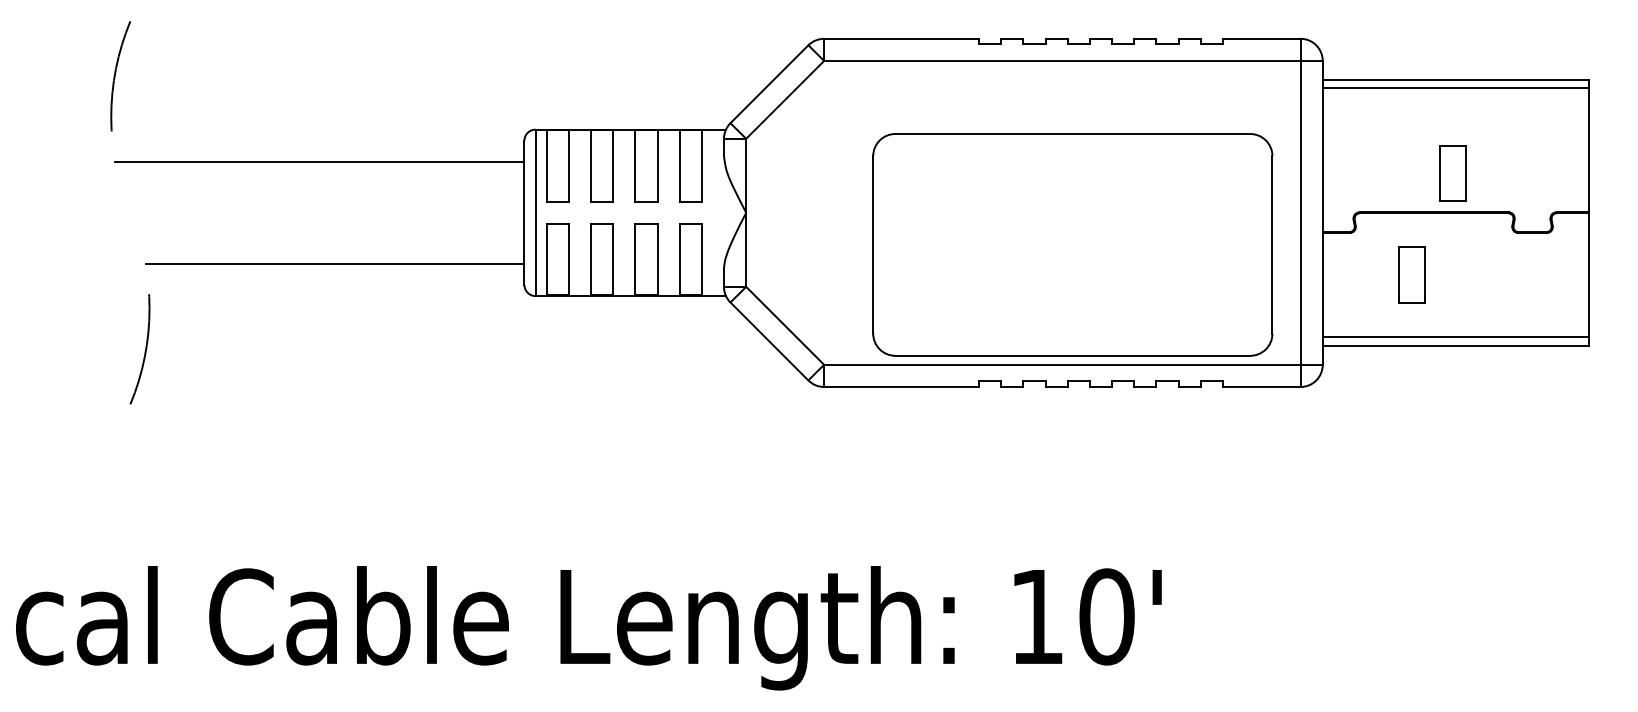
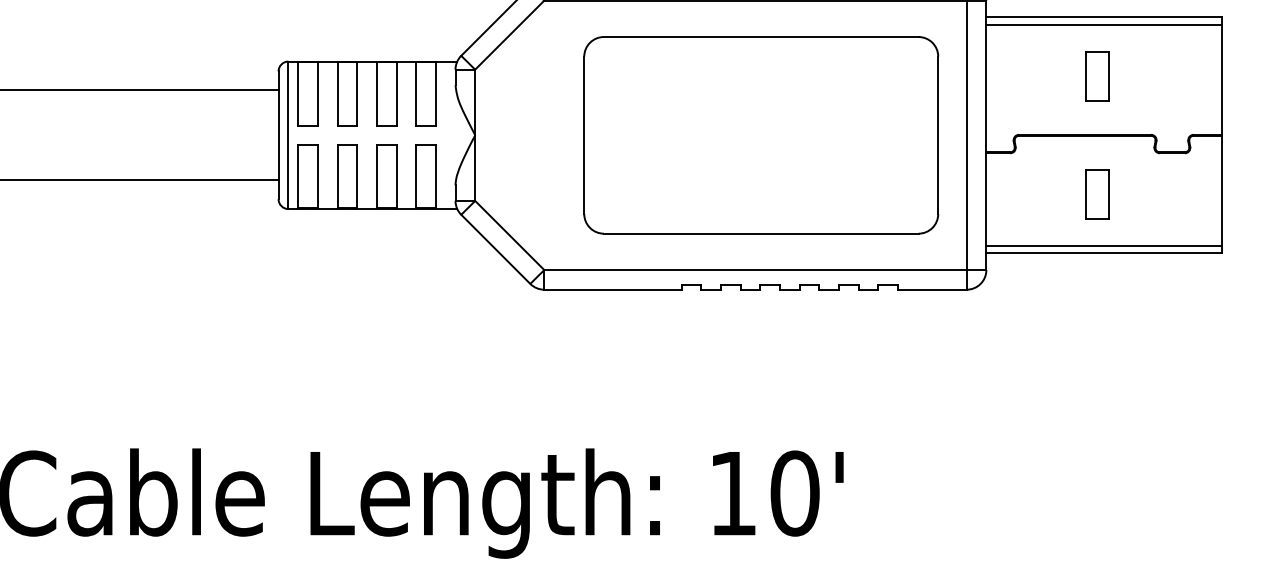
part: (1452, 173) -> (1096, 76), moved
part: (1072, 244) -> (760, 134), moved
part: (1411, 274) -> (1096, 193), moved

